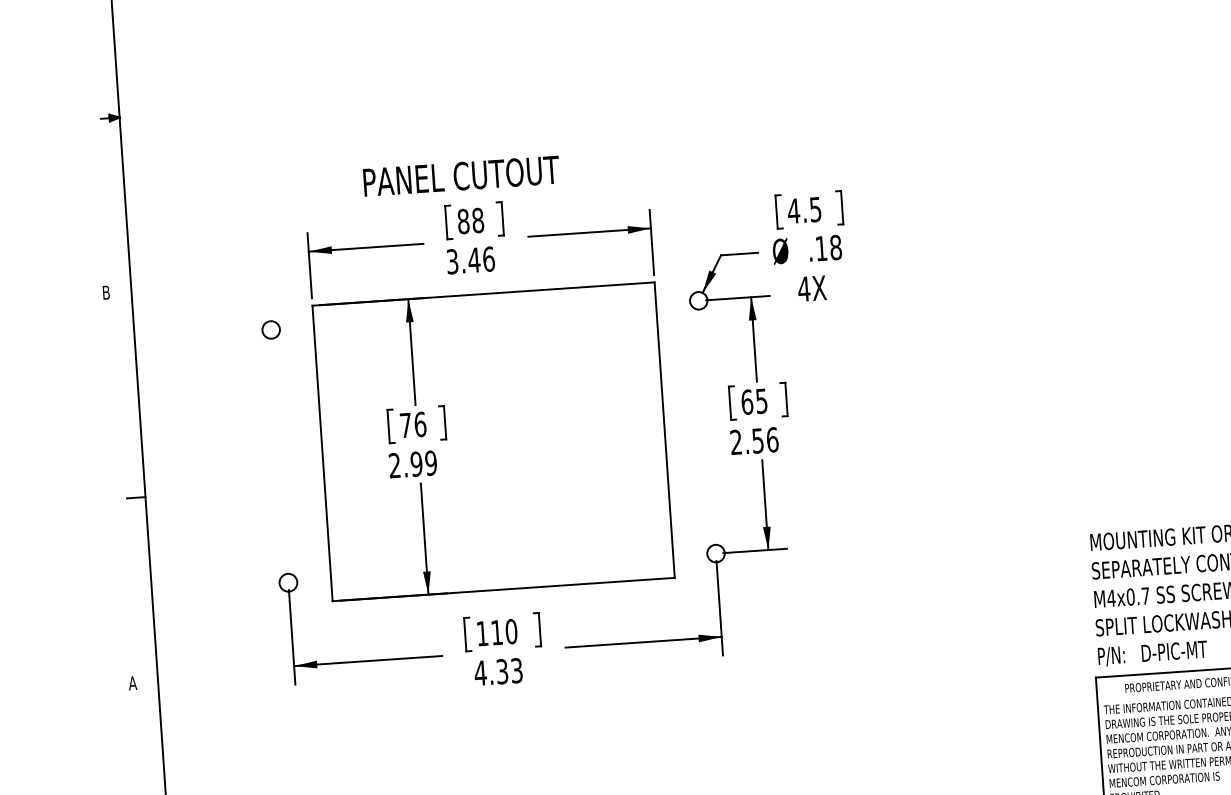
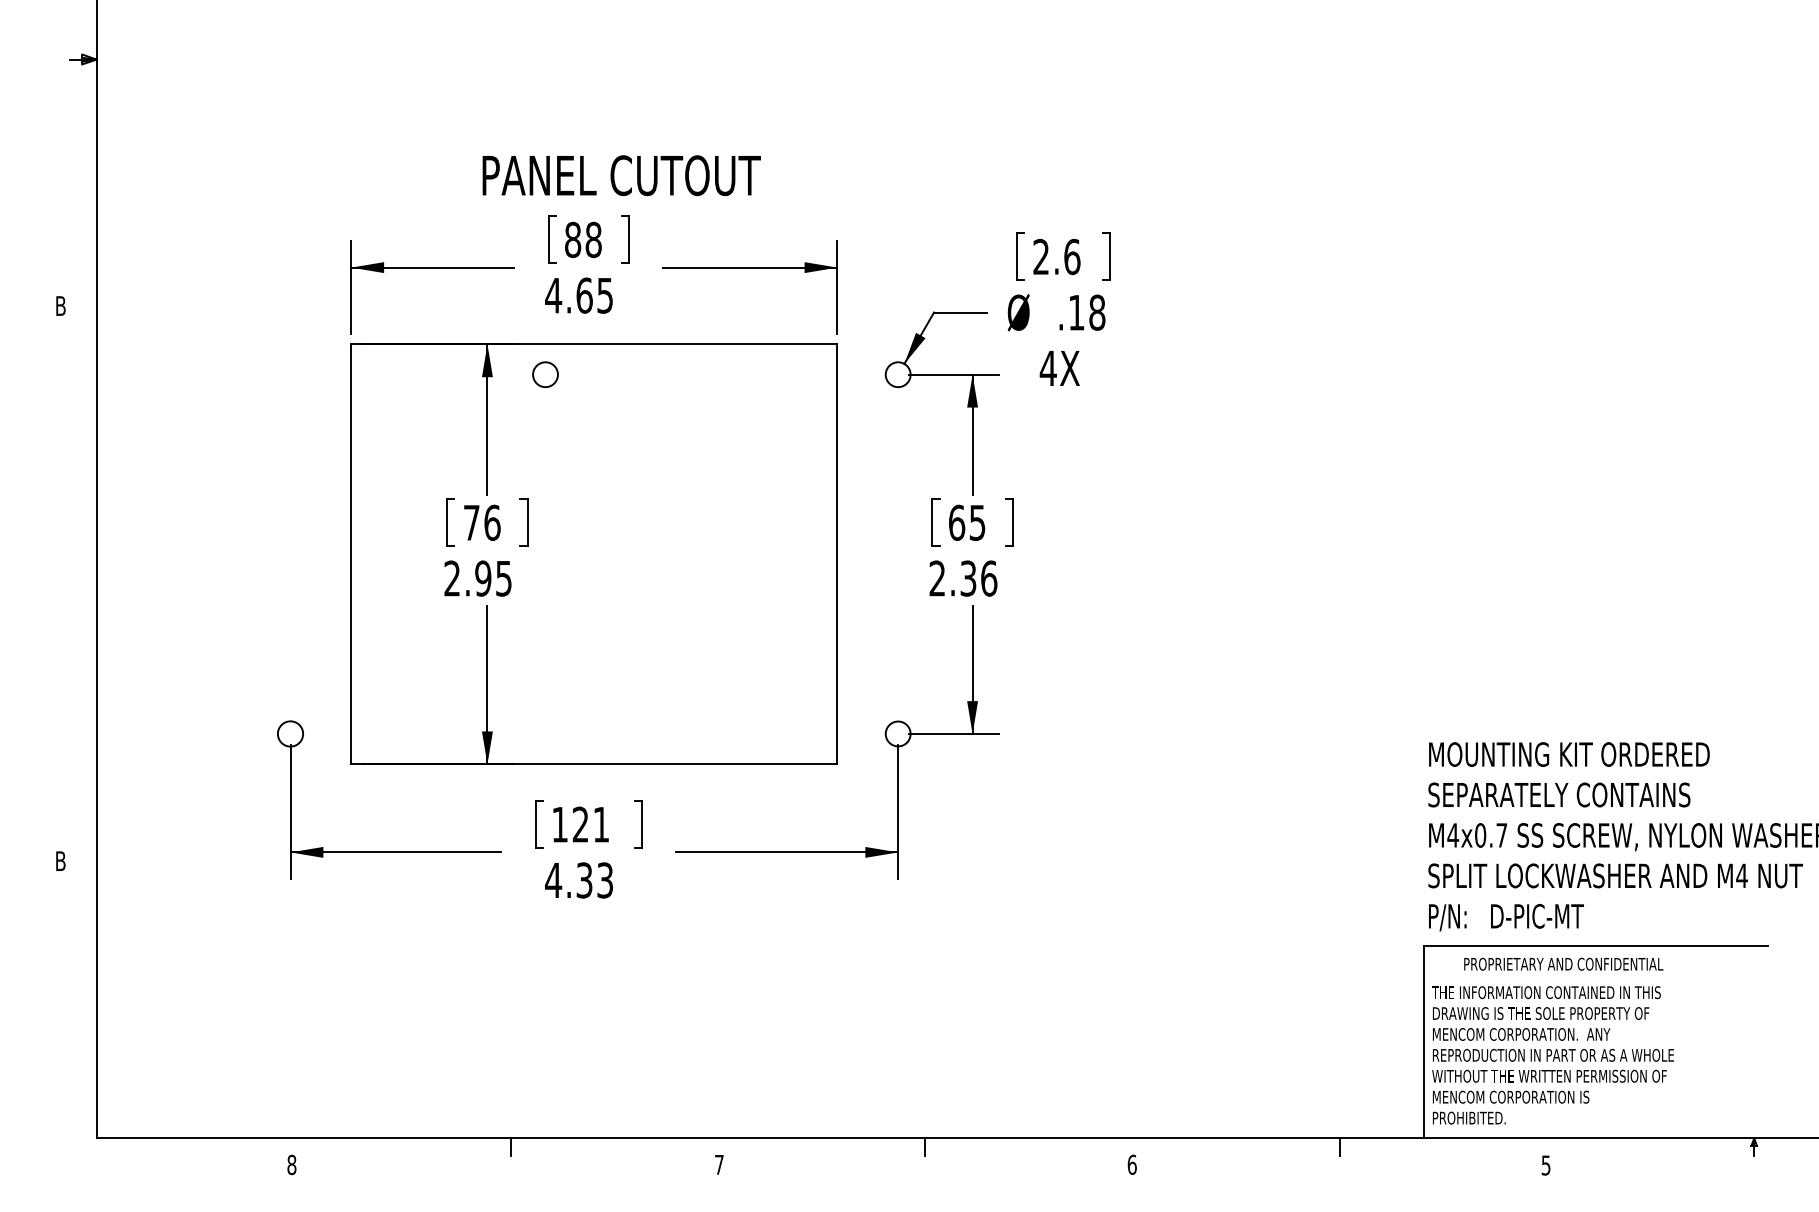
text: (461, 176) -> (621, 175), moved
text: (804, 210) -> (1056, 256), 4.5 -> 2.6
text: (470, 260) -> (579, 295), 3.46 -> 4.65
circle: (271, 329) -> (545, 374), moved
text: (758, 440) -> (968, 577), 2.56 -> 2.36
text: (430, 463) -> (503, 578), 2.99 -> 2.95
line: (136, 498) -> (83, 599), removed
text: (503, 632) -> (590, 824), 110 -> 121
text: (132, 683) -> (60, 861), A -> B

